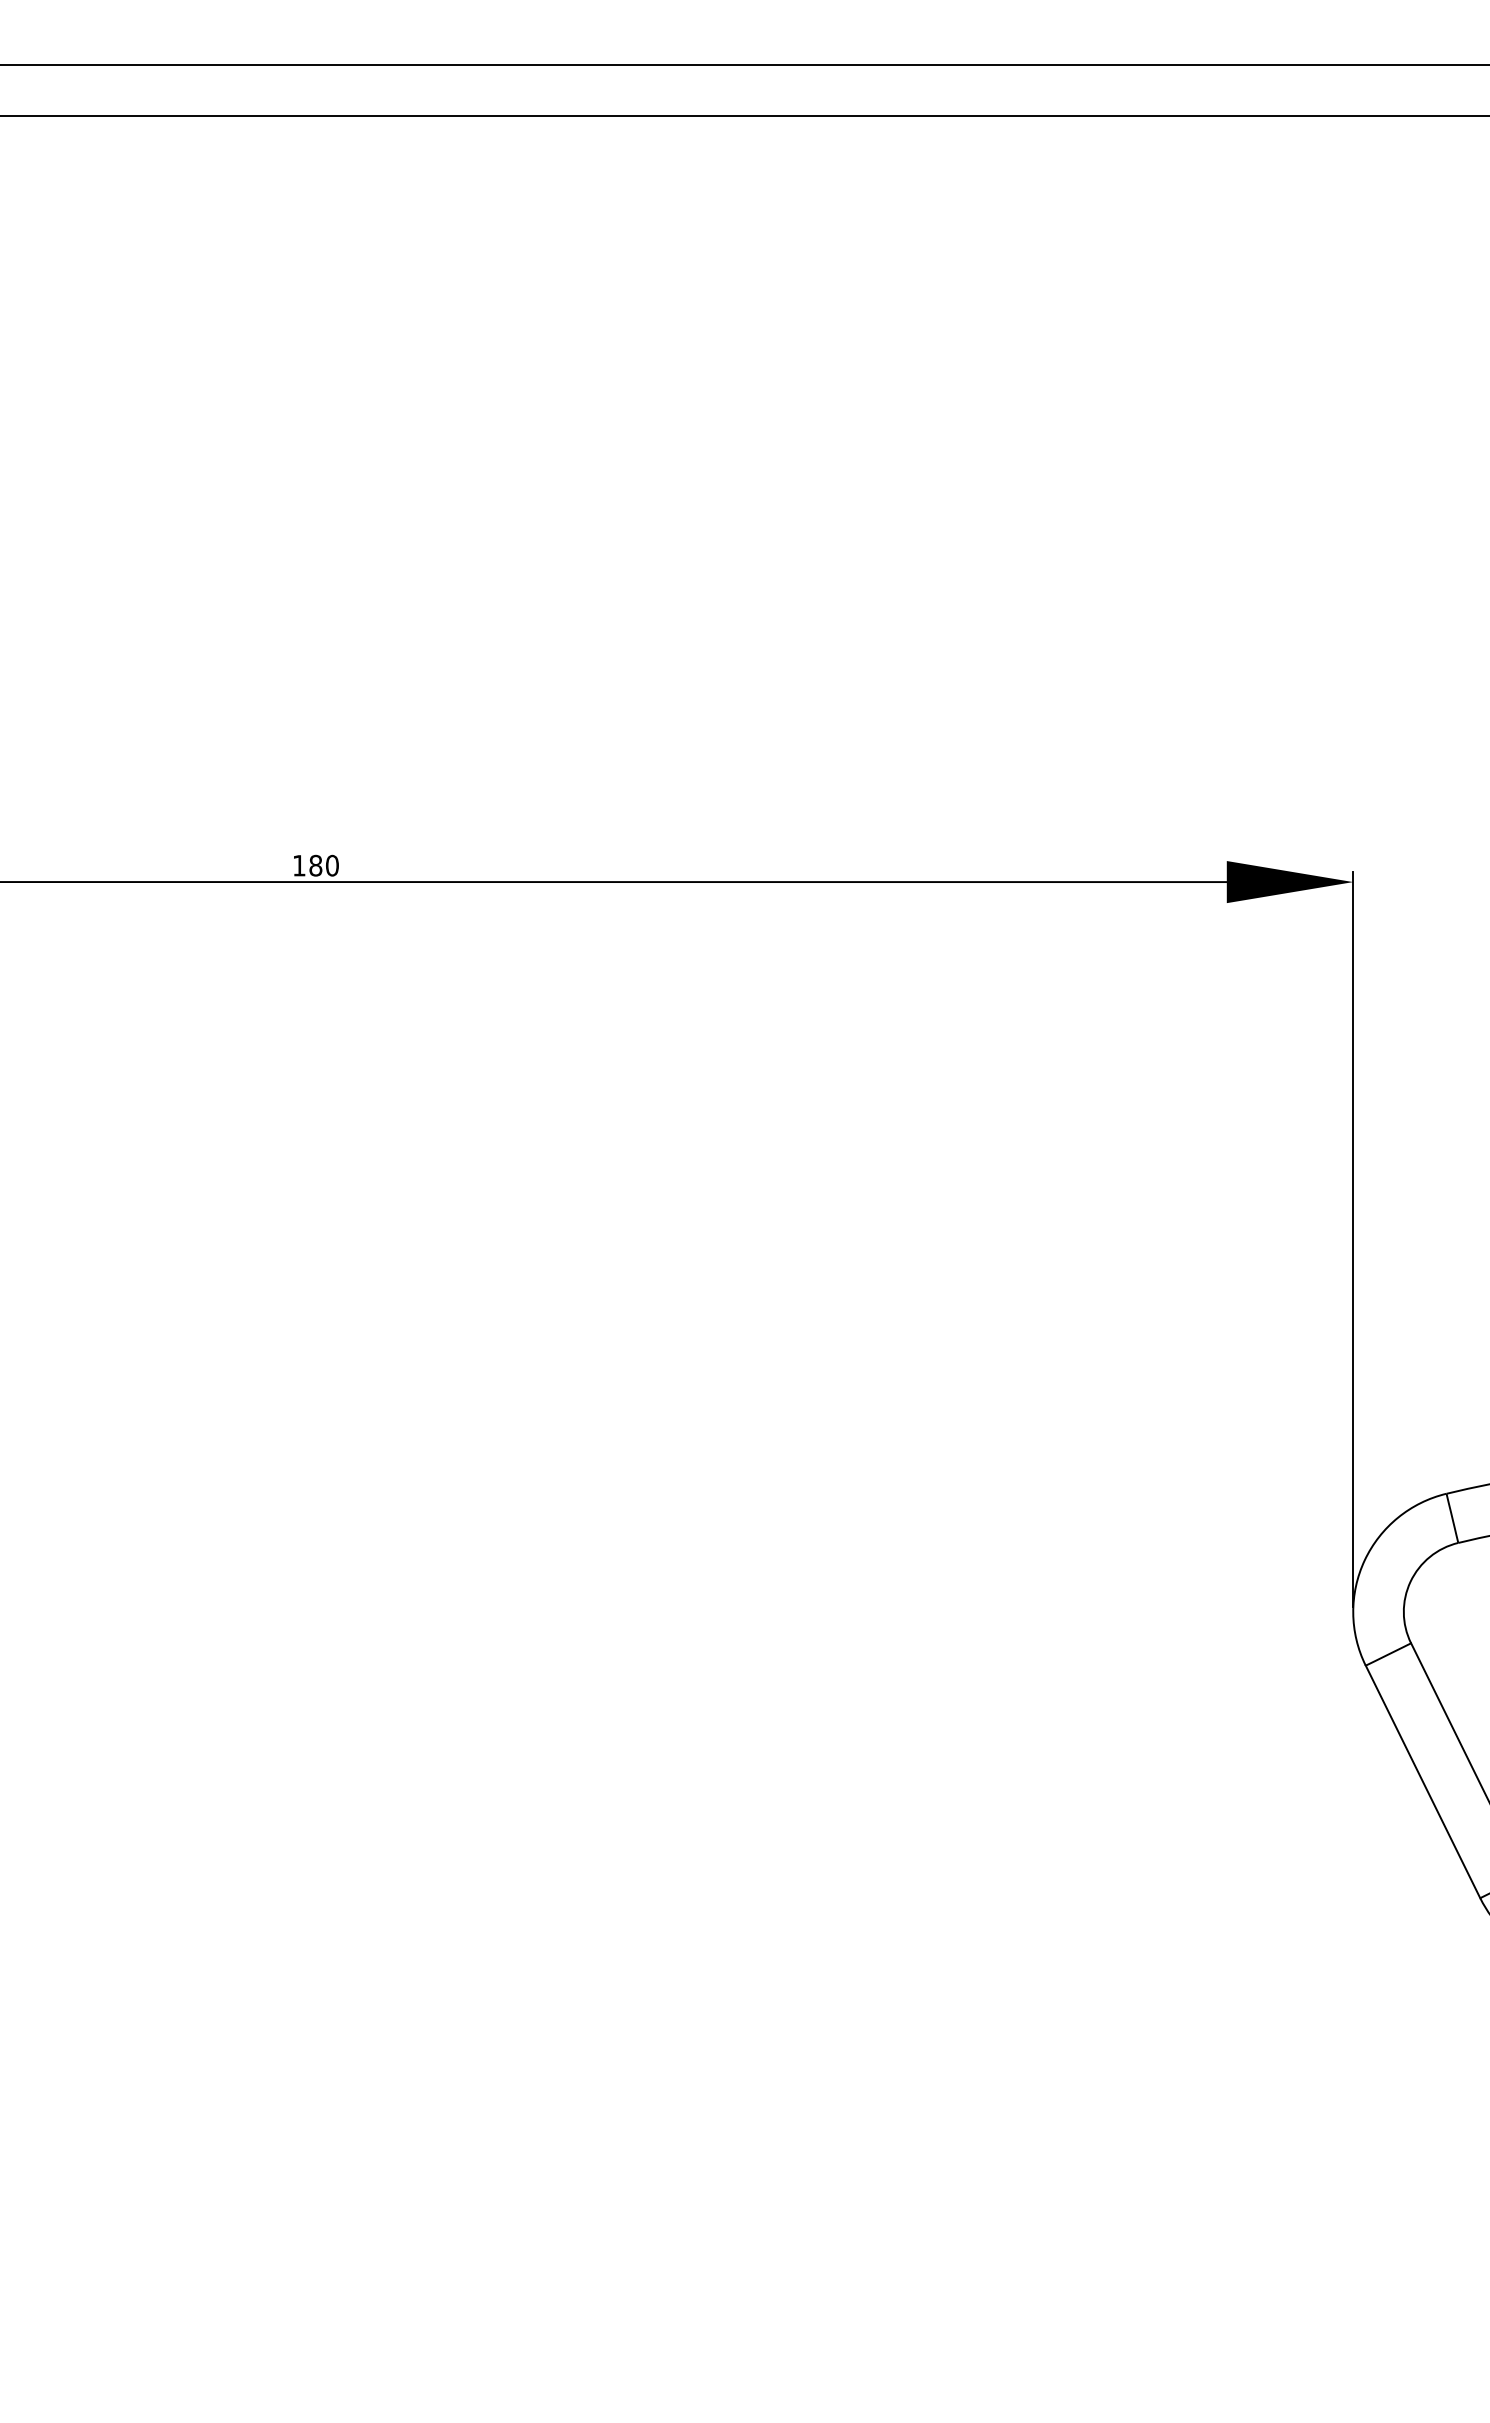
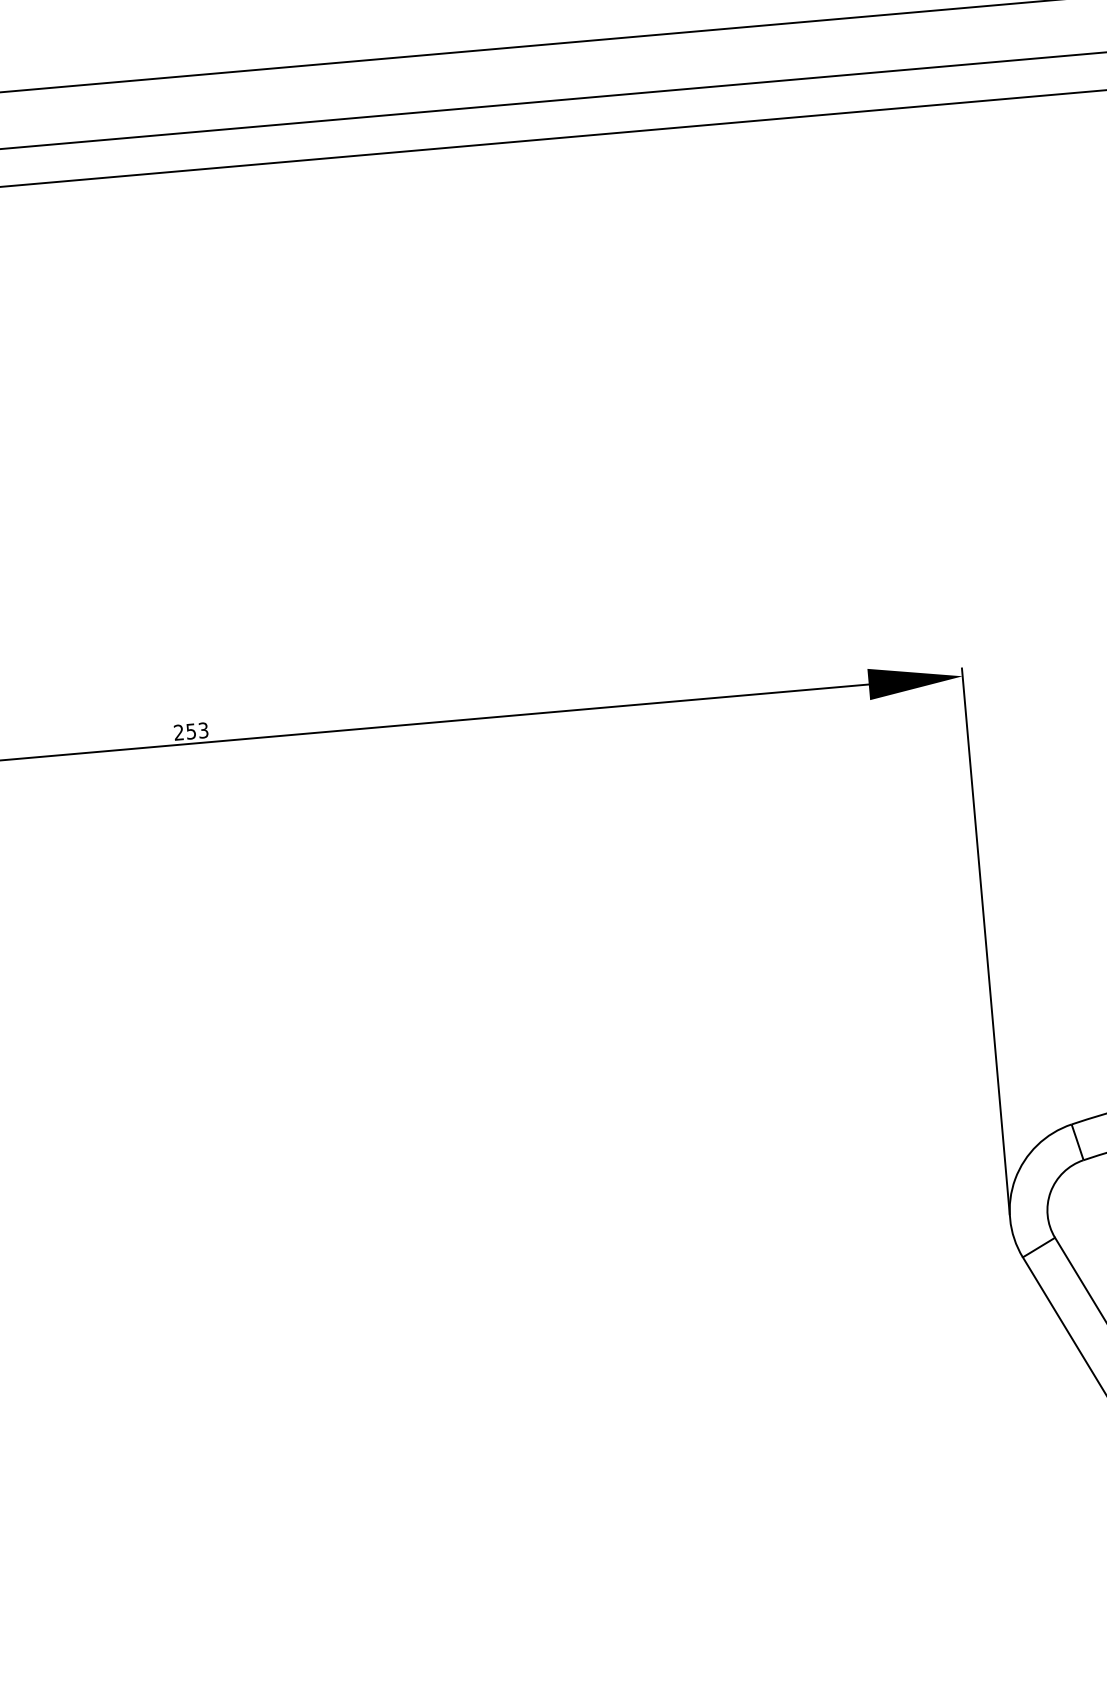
text: (315, 865) -> (190, 731), 180 -> 253

